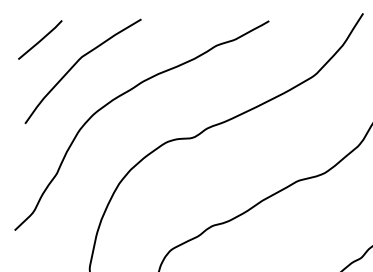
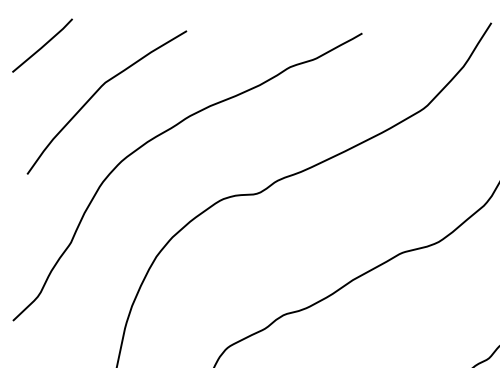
line: (40, 39) -> (42, 44), moved

